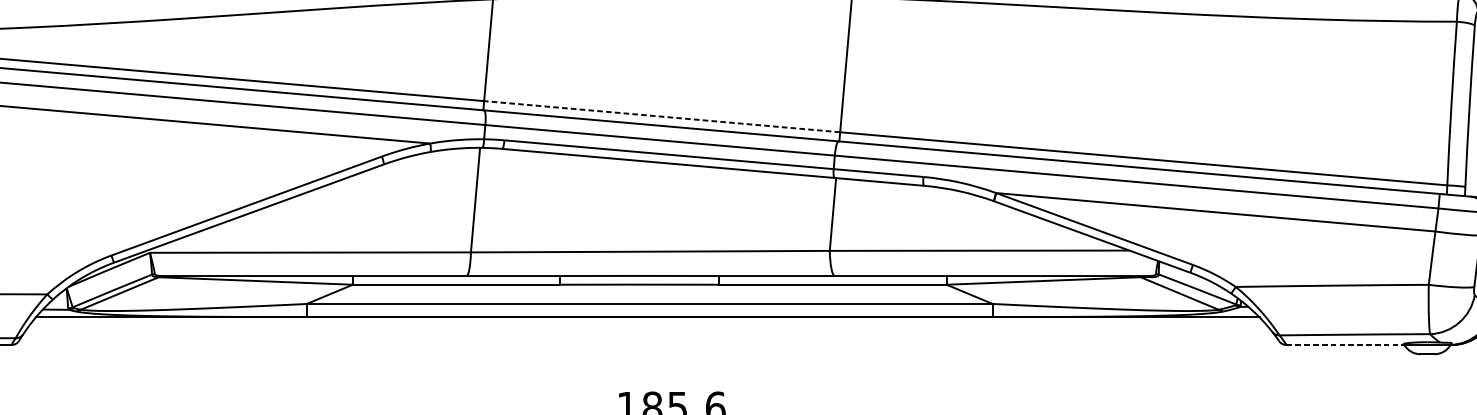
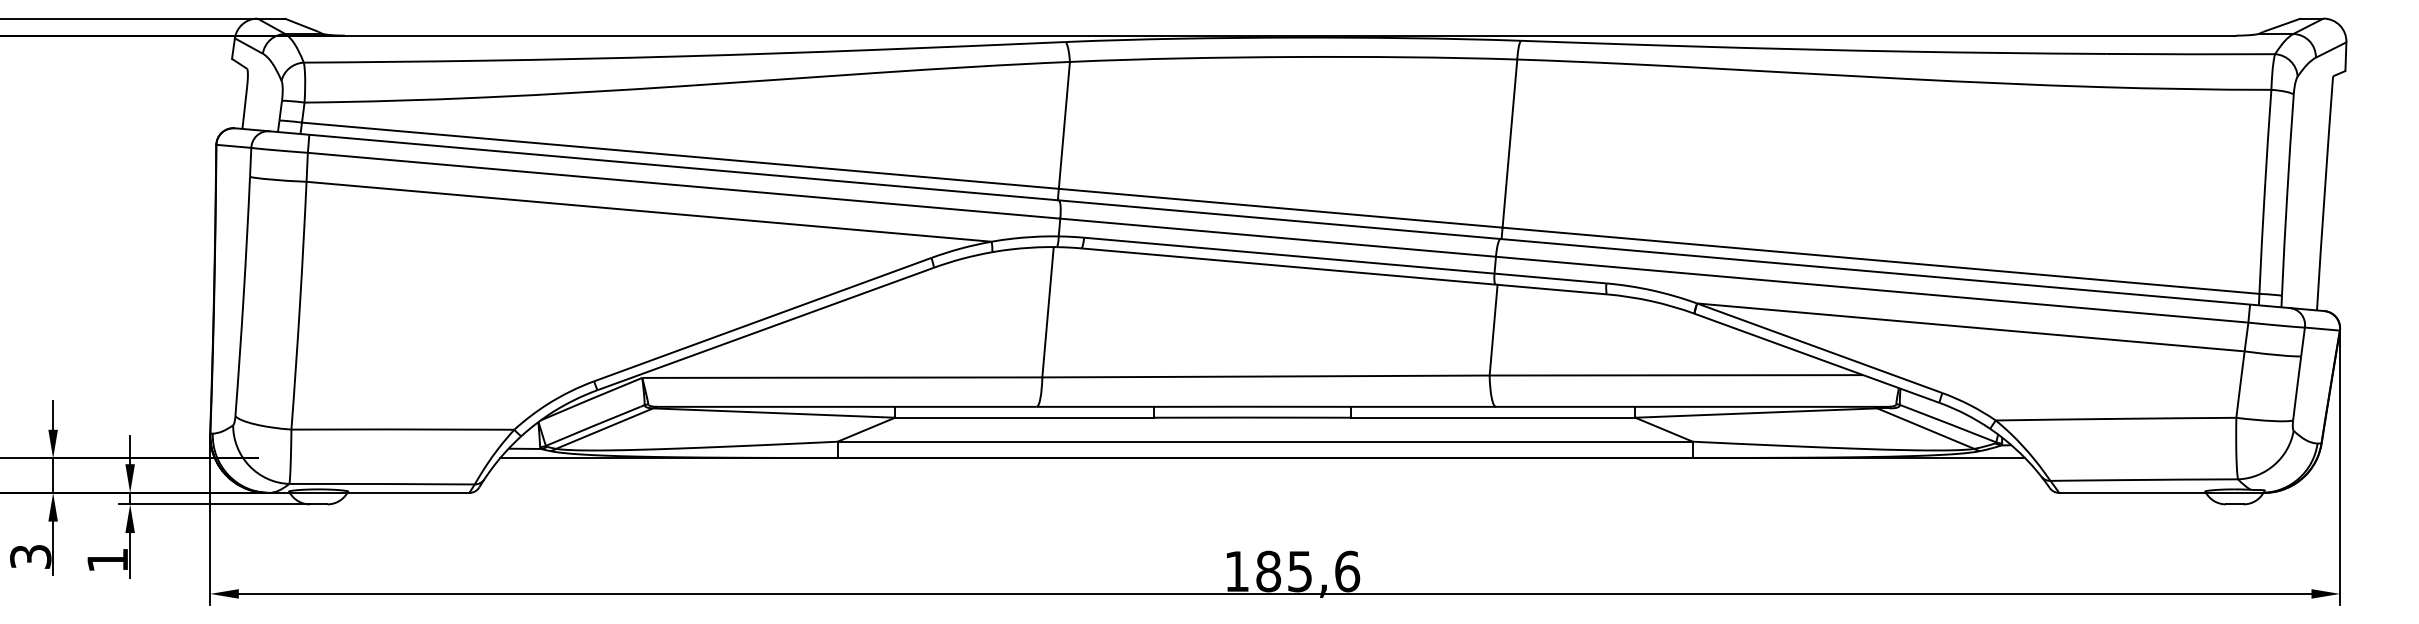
line: (662, 116) -> (1280, 208), dashed -> solid
line: (1346, 344) -> (2133, 492), dashed -> solid

